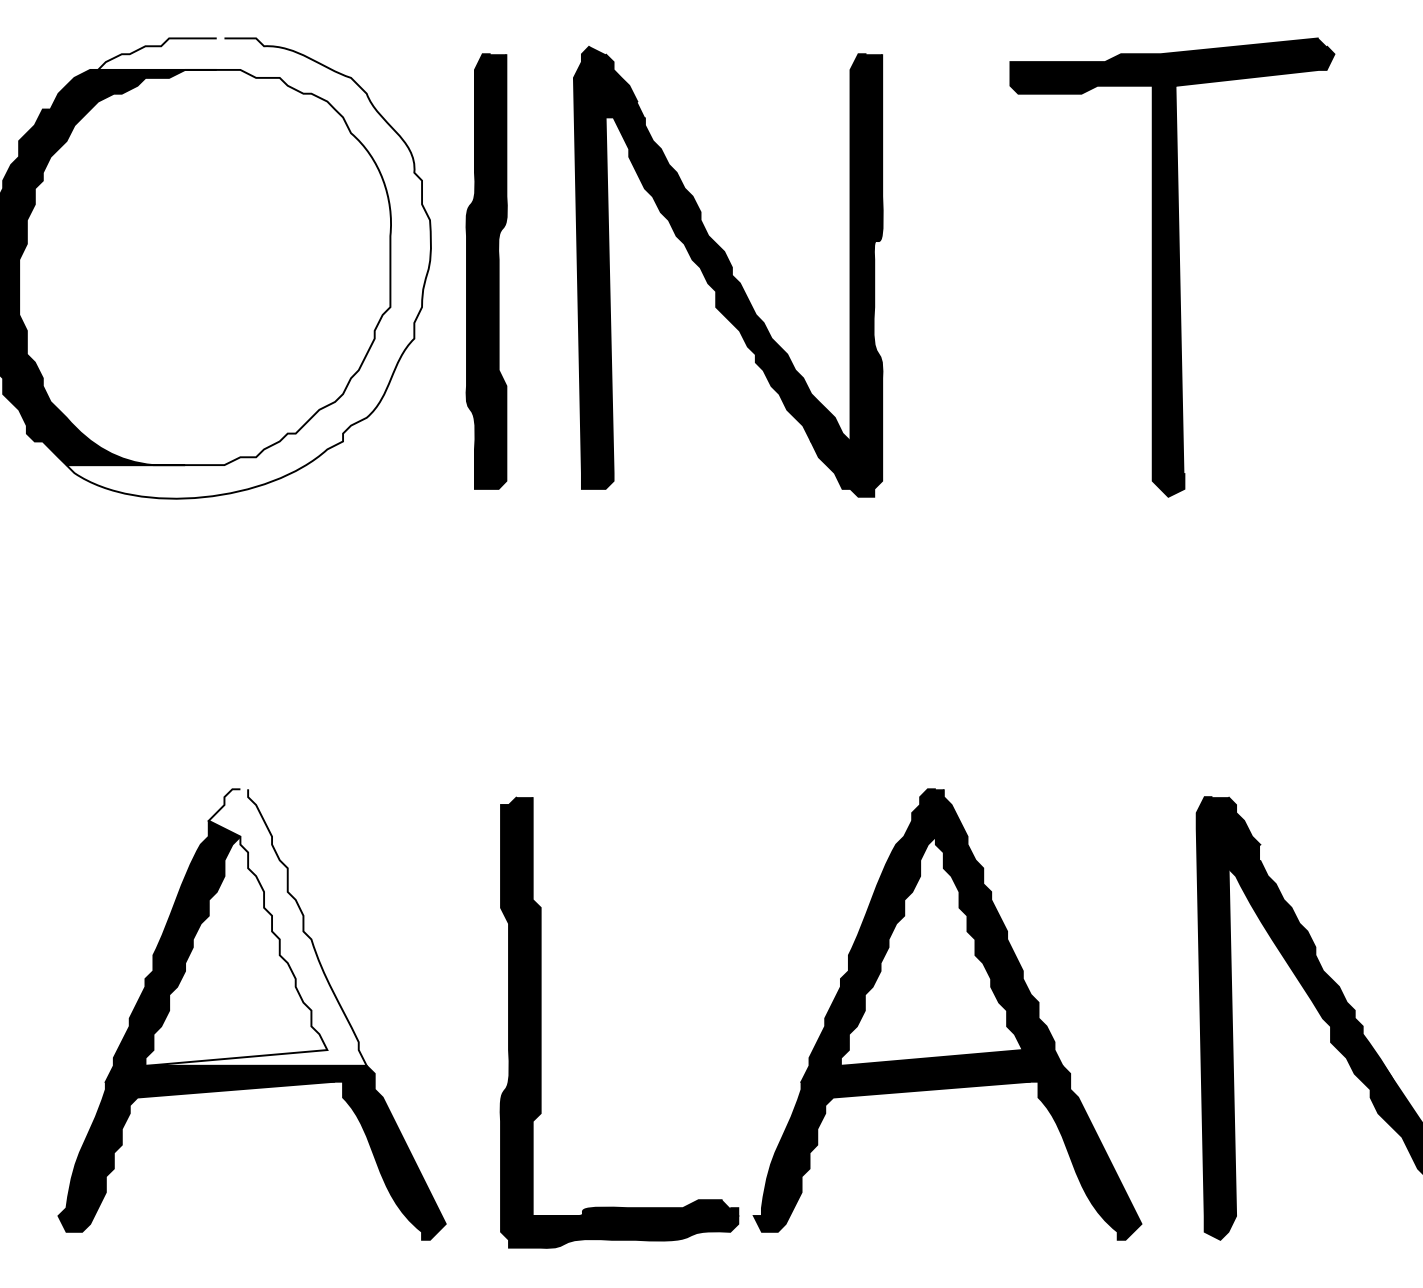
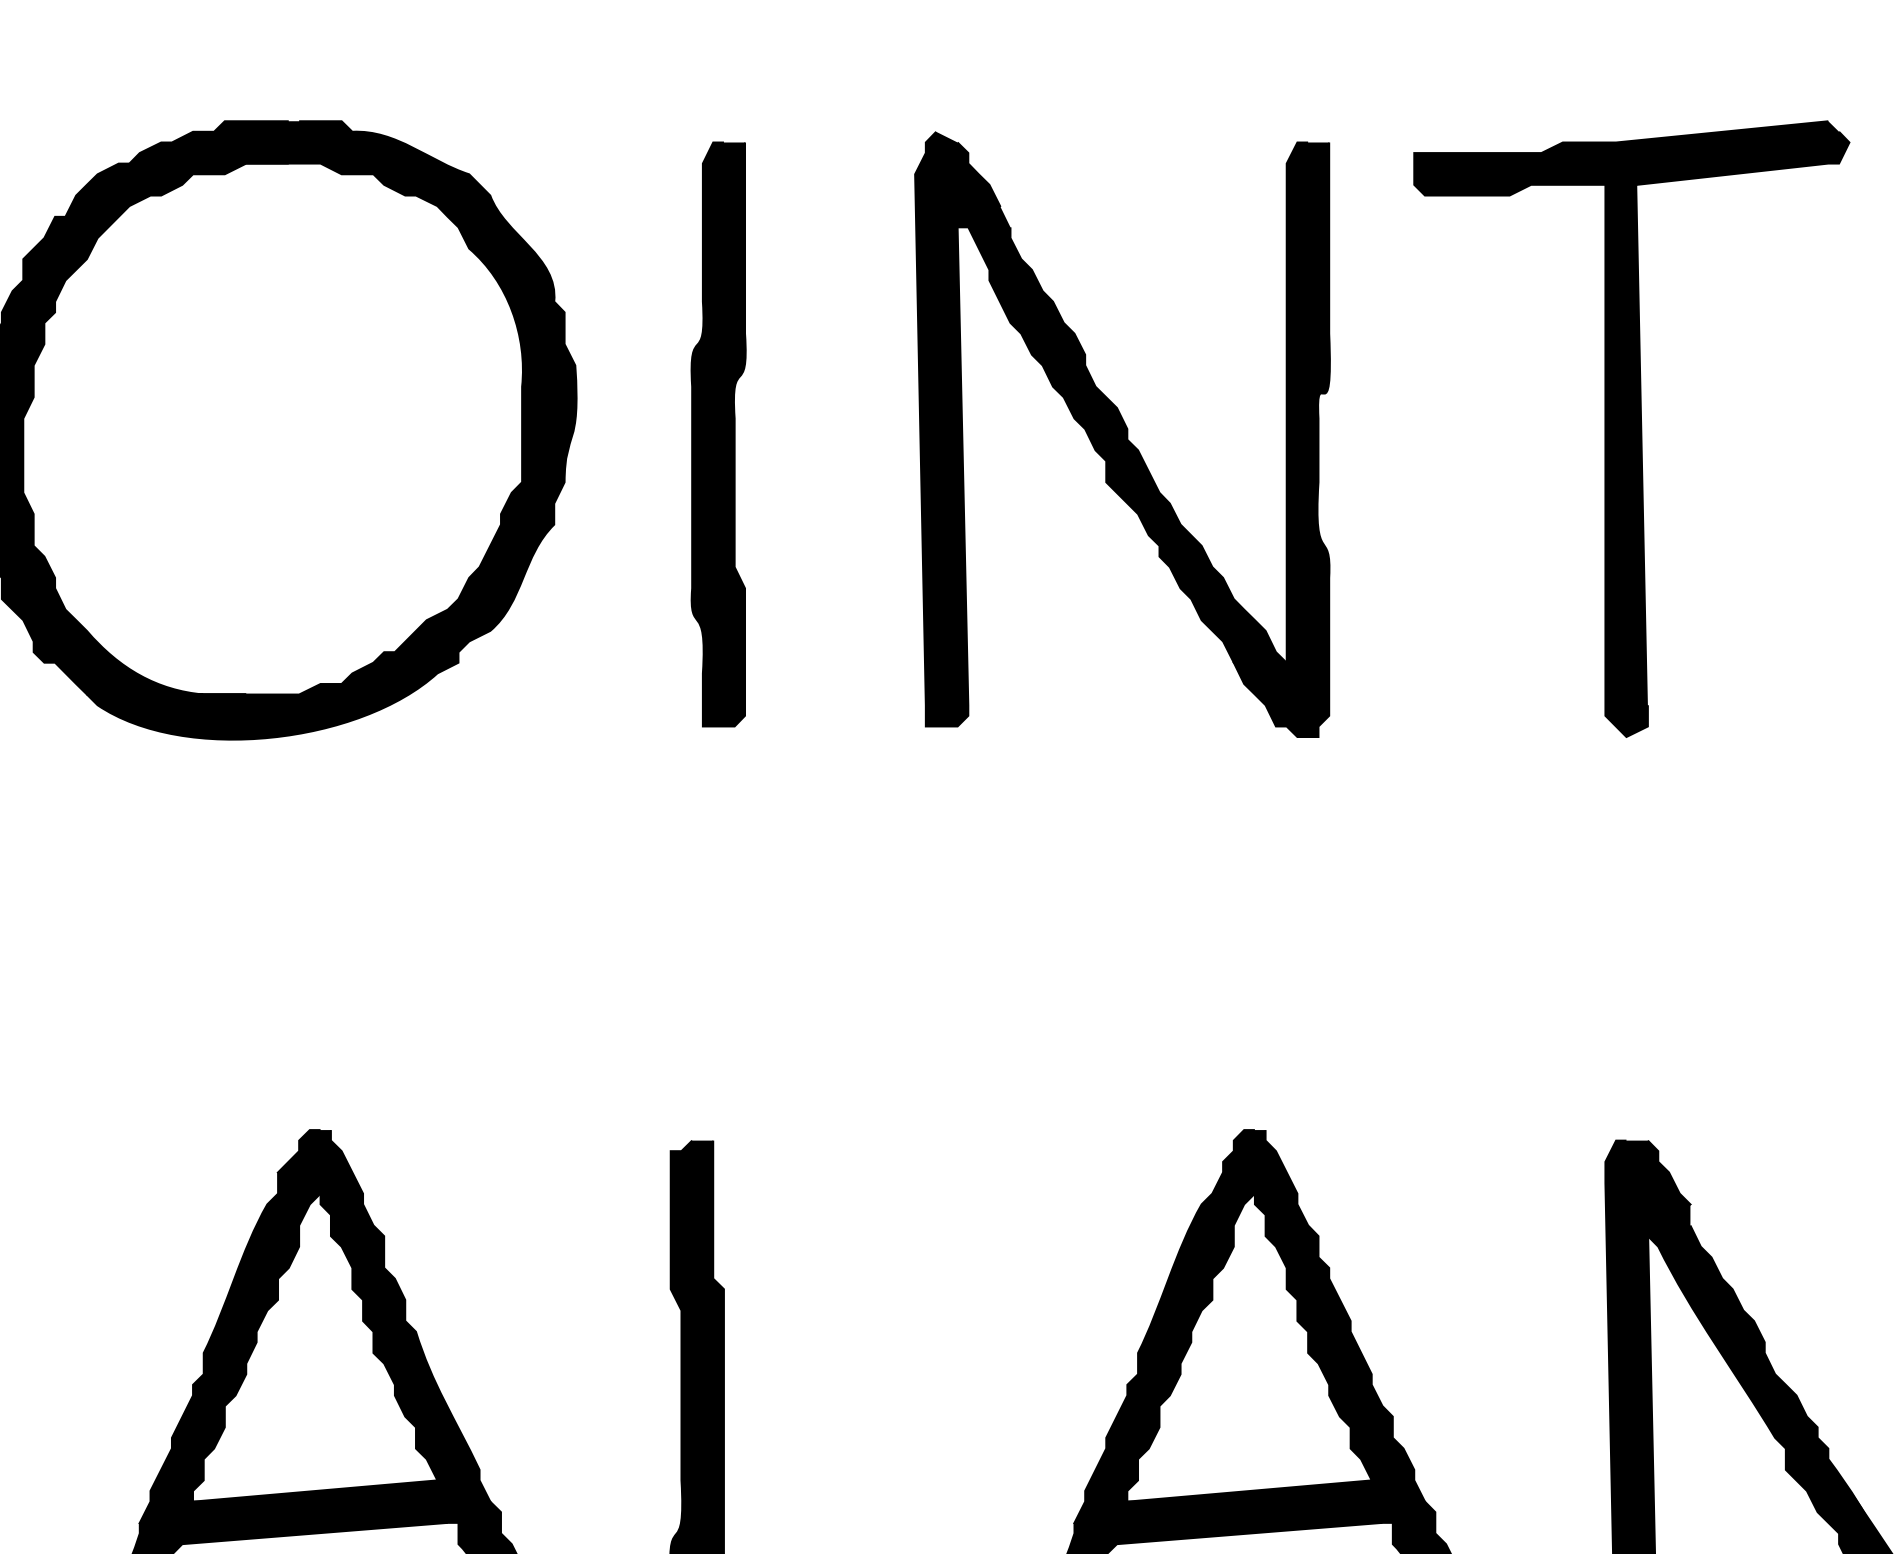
part: (1172, 267) -> (1631, 429), moved
fill: (248, 268) -> (331, 430), added
part: (486, 271) -> (718, 434), moved
part: (728, 271) -> (1122, 434), moved
fill: (255, 927) -> (340, 1315), added

